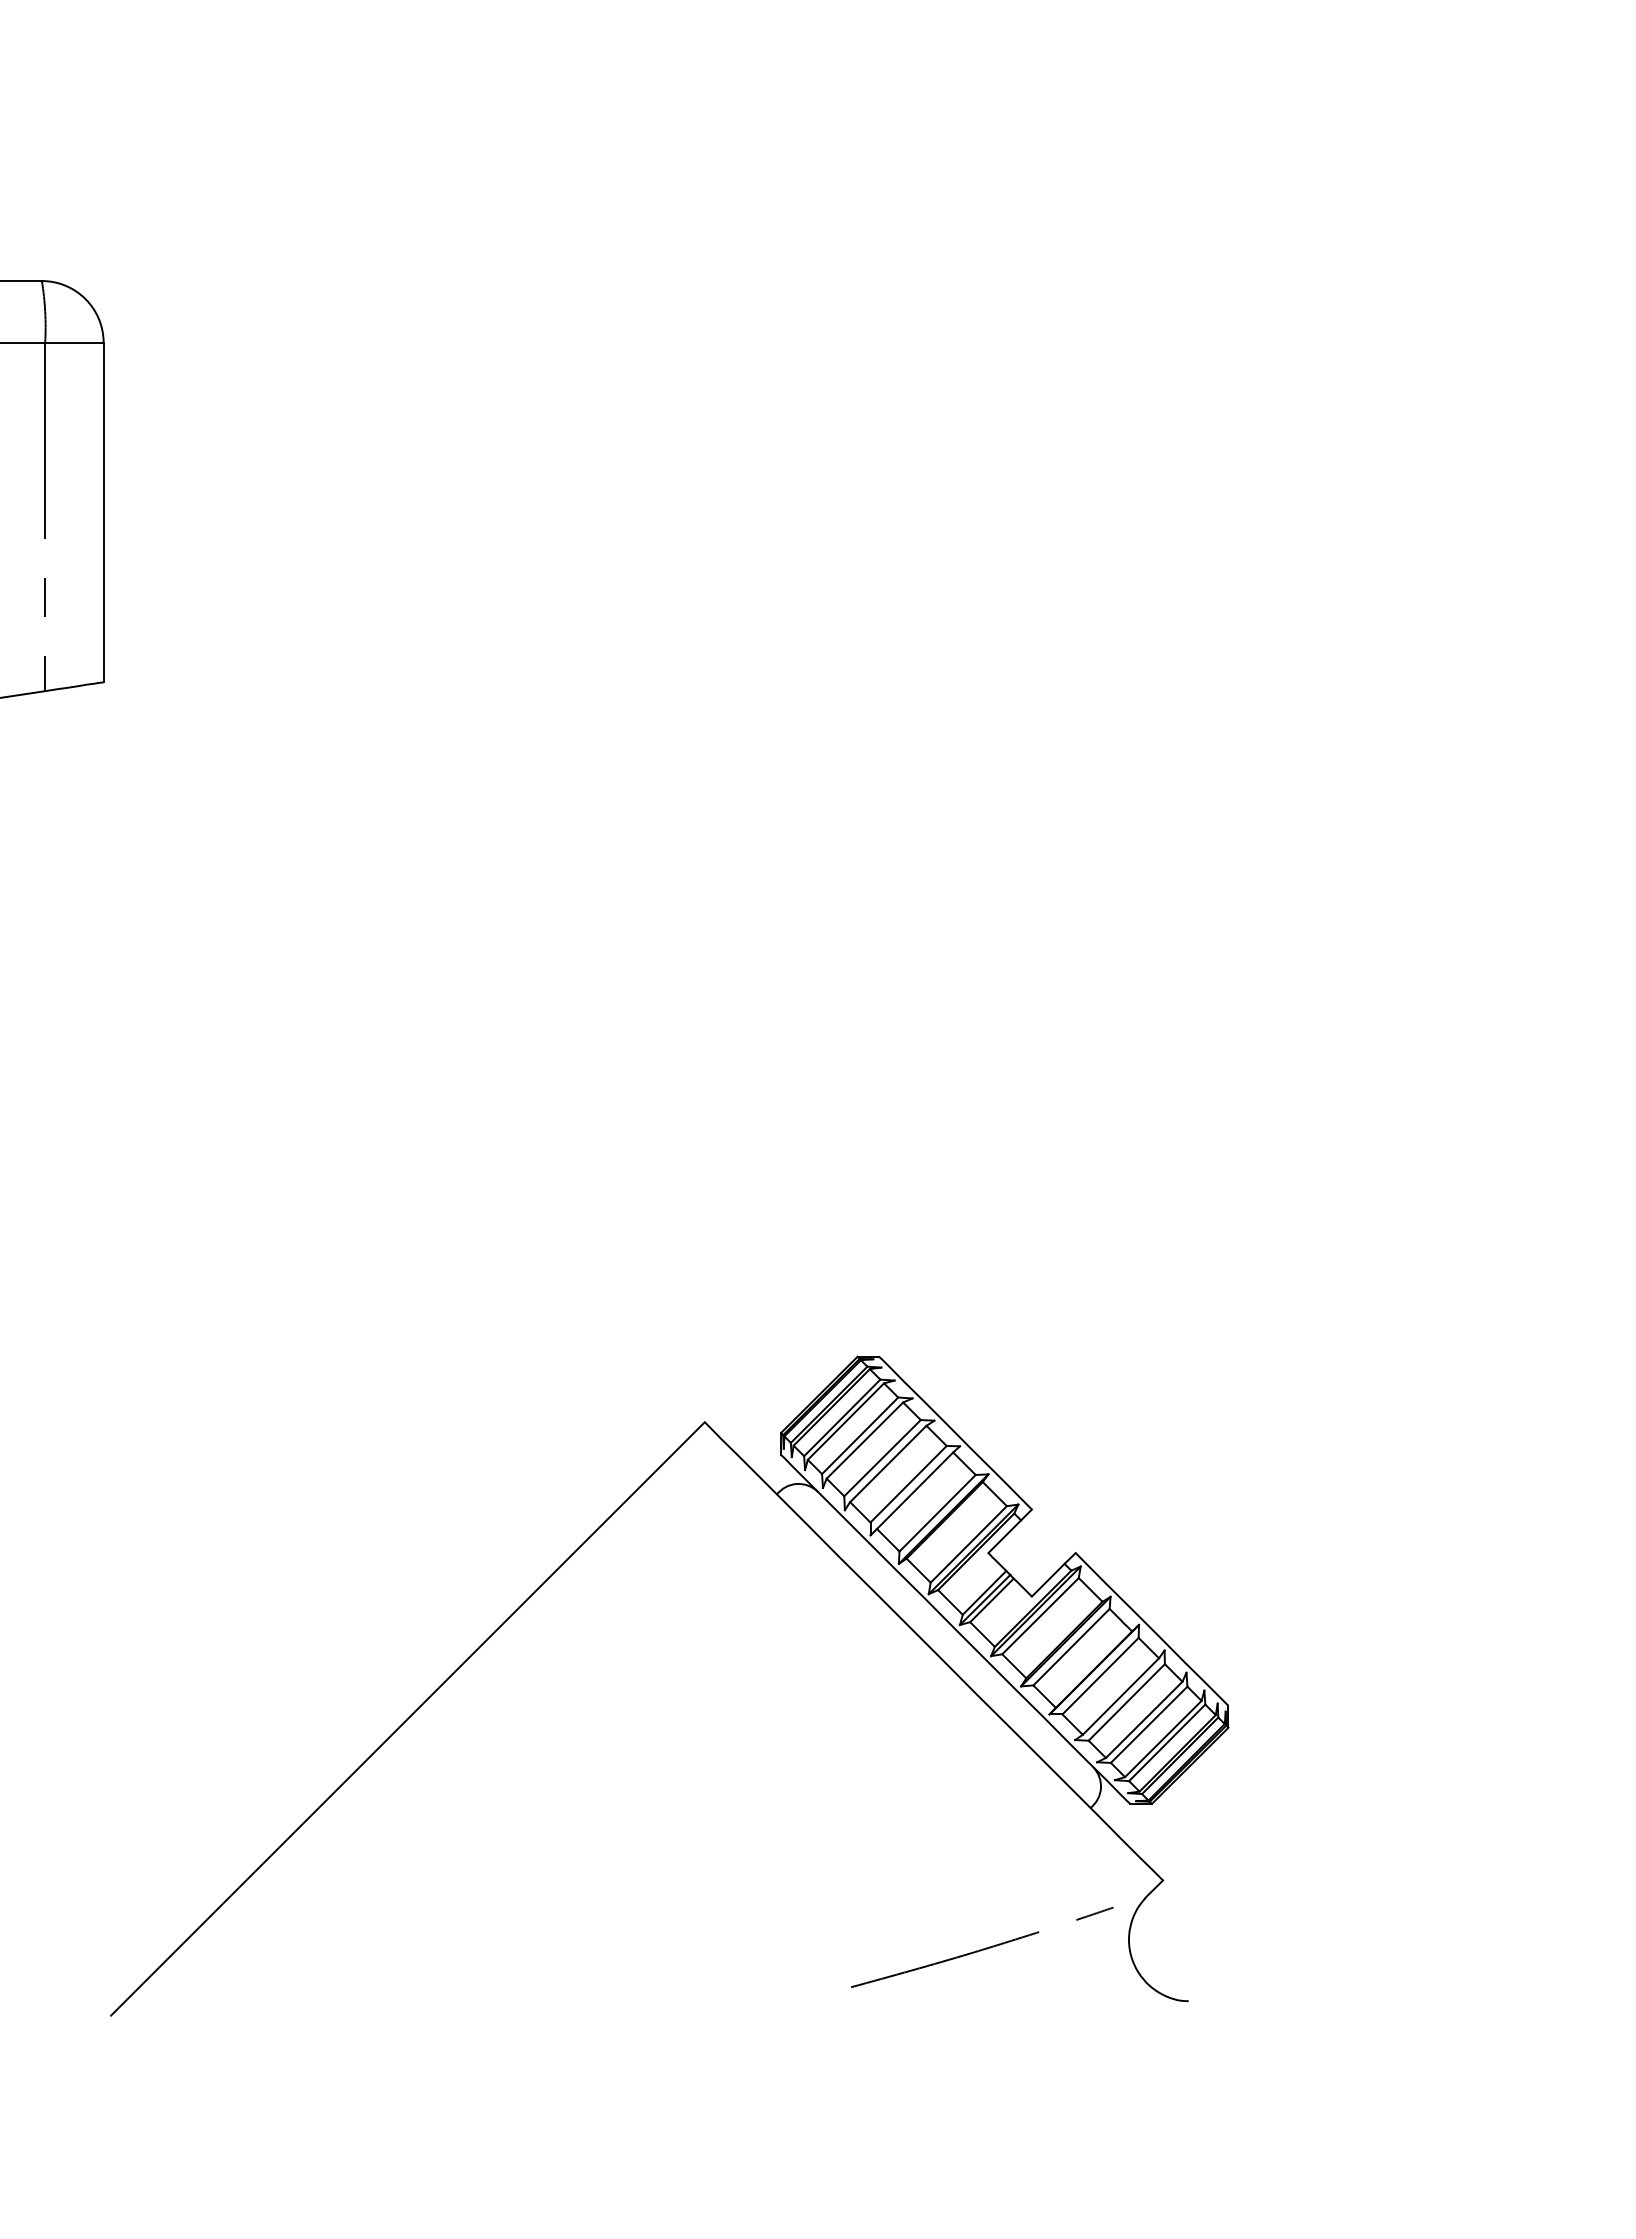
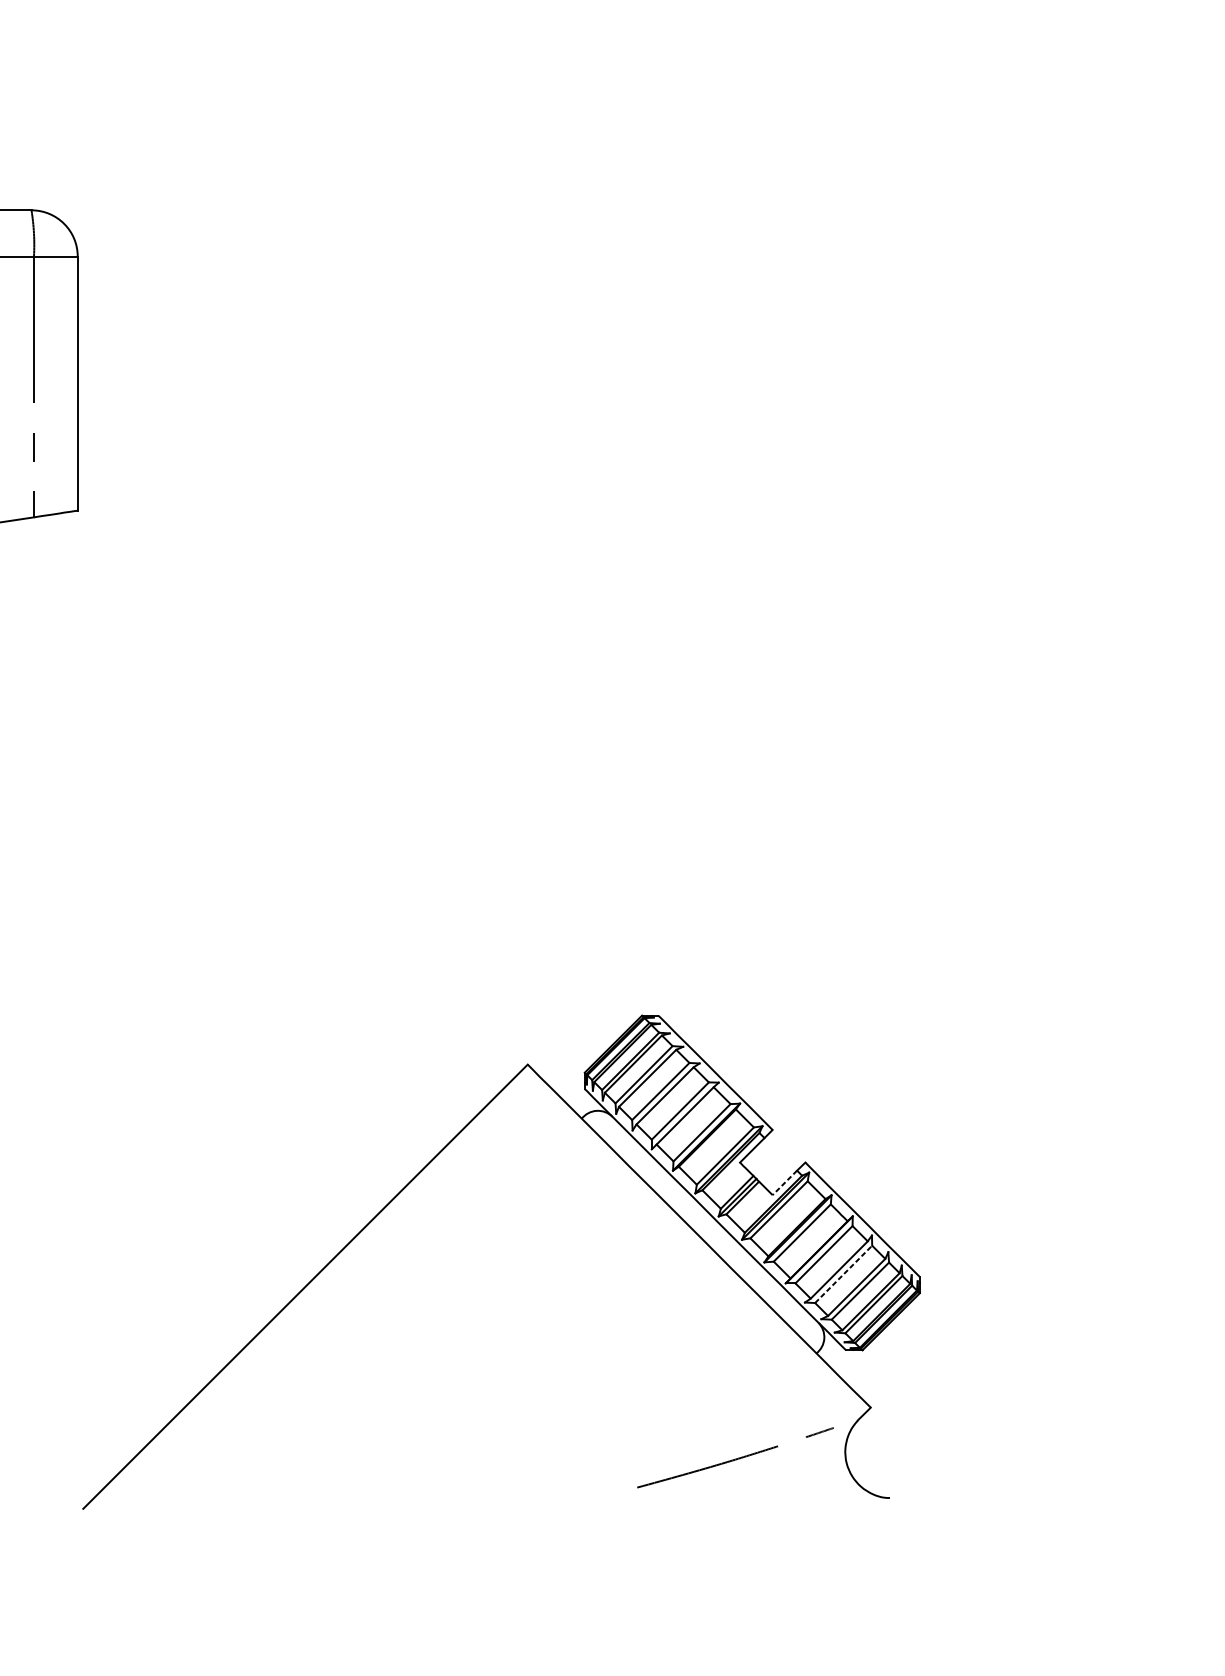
line: (1047, 1580) -> (784, 1183), solid -> dashed
line: (1127, 1702) -> (844, 1274), solid -> dashed

